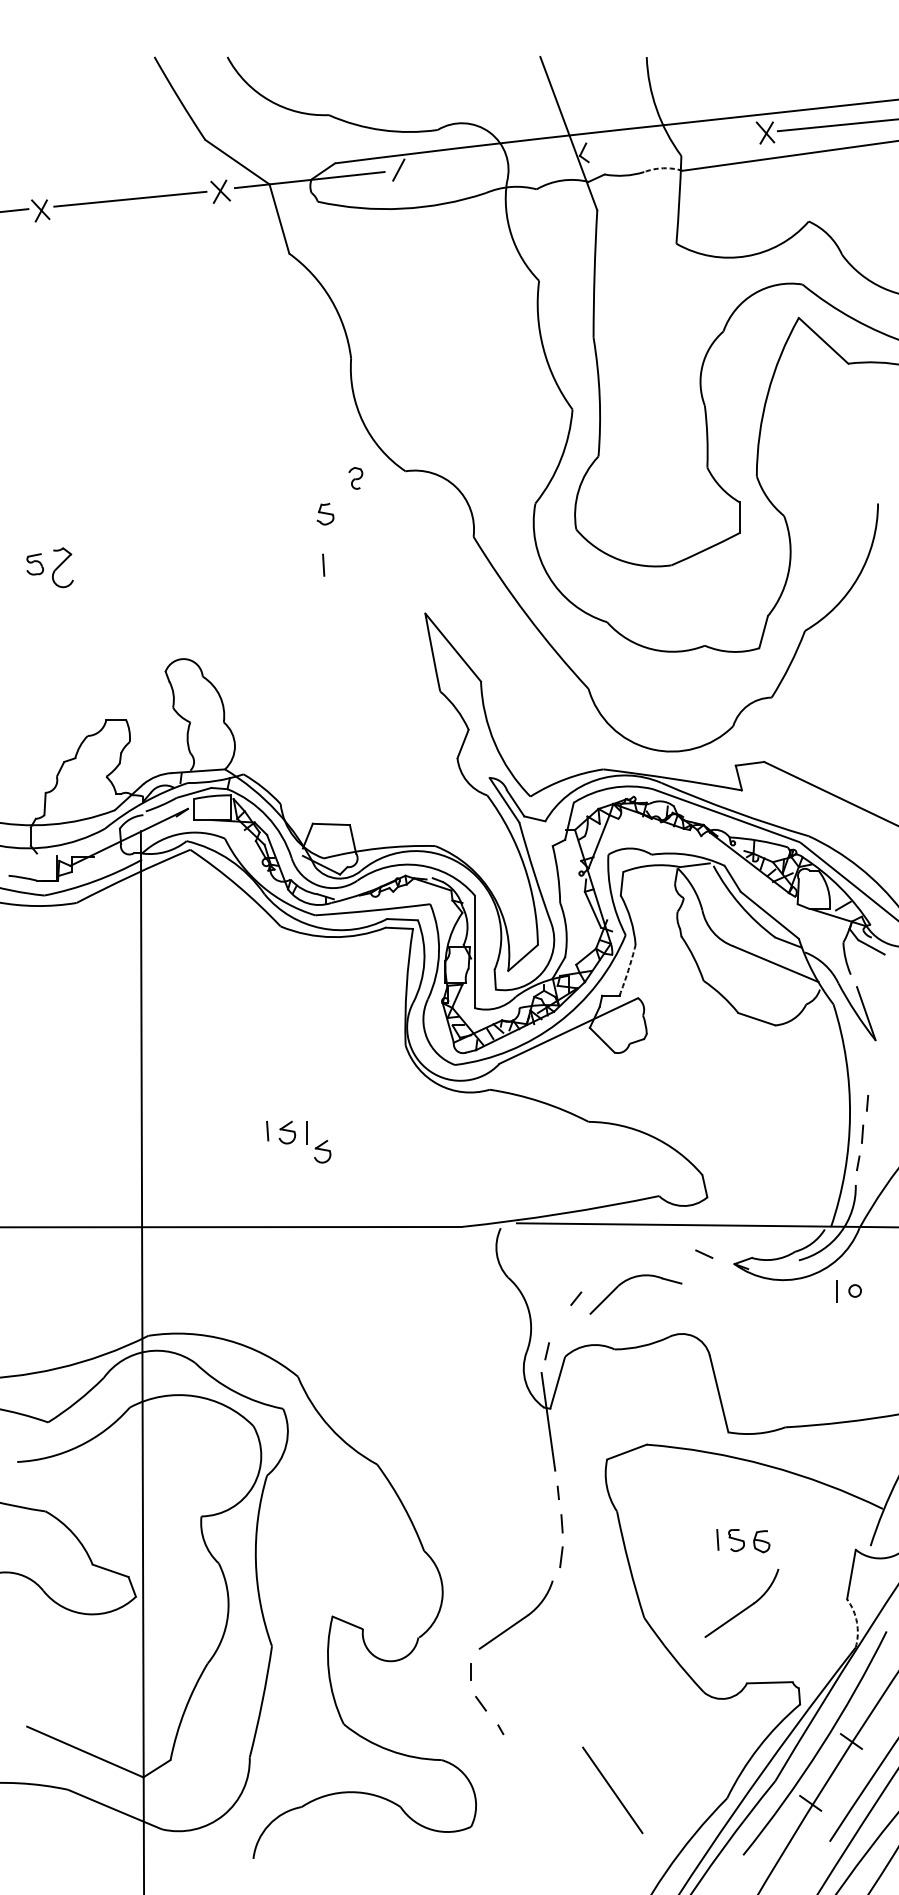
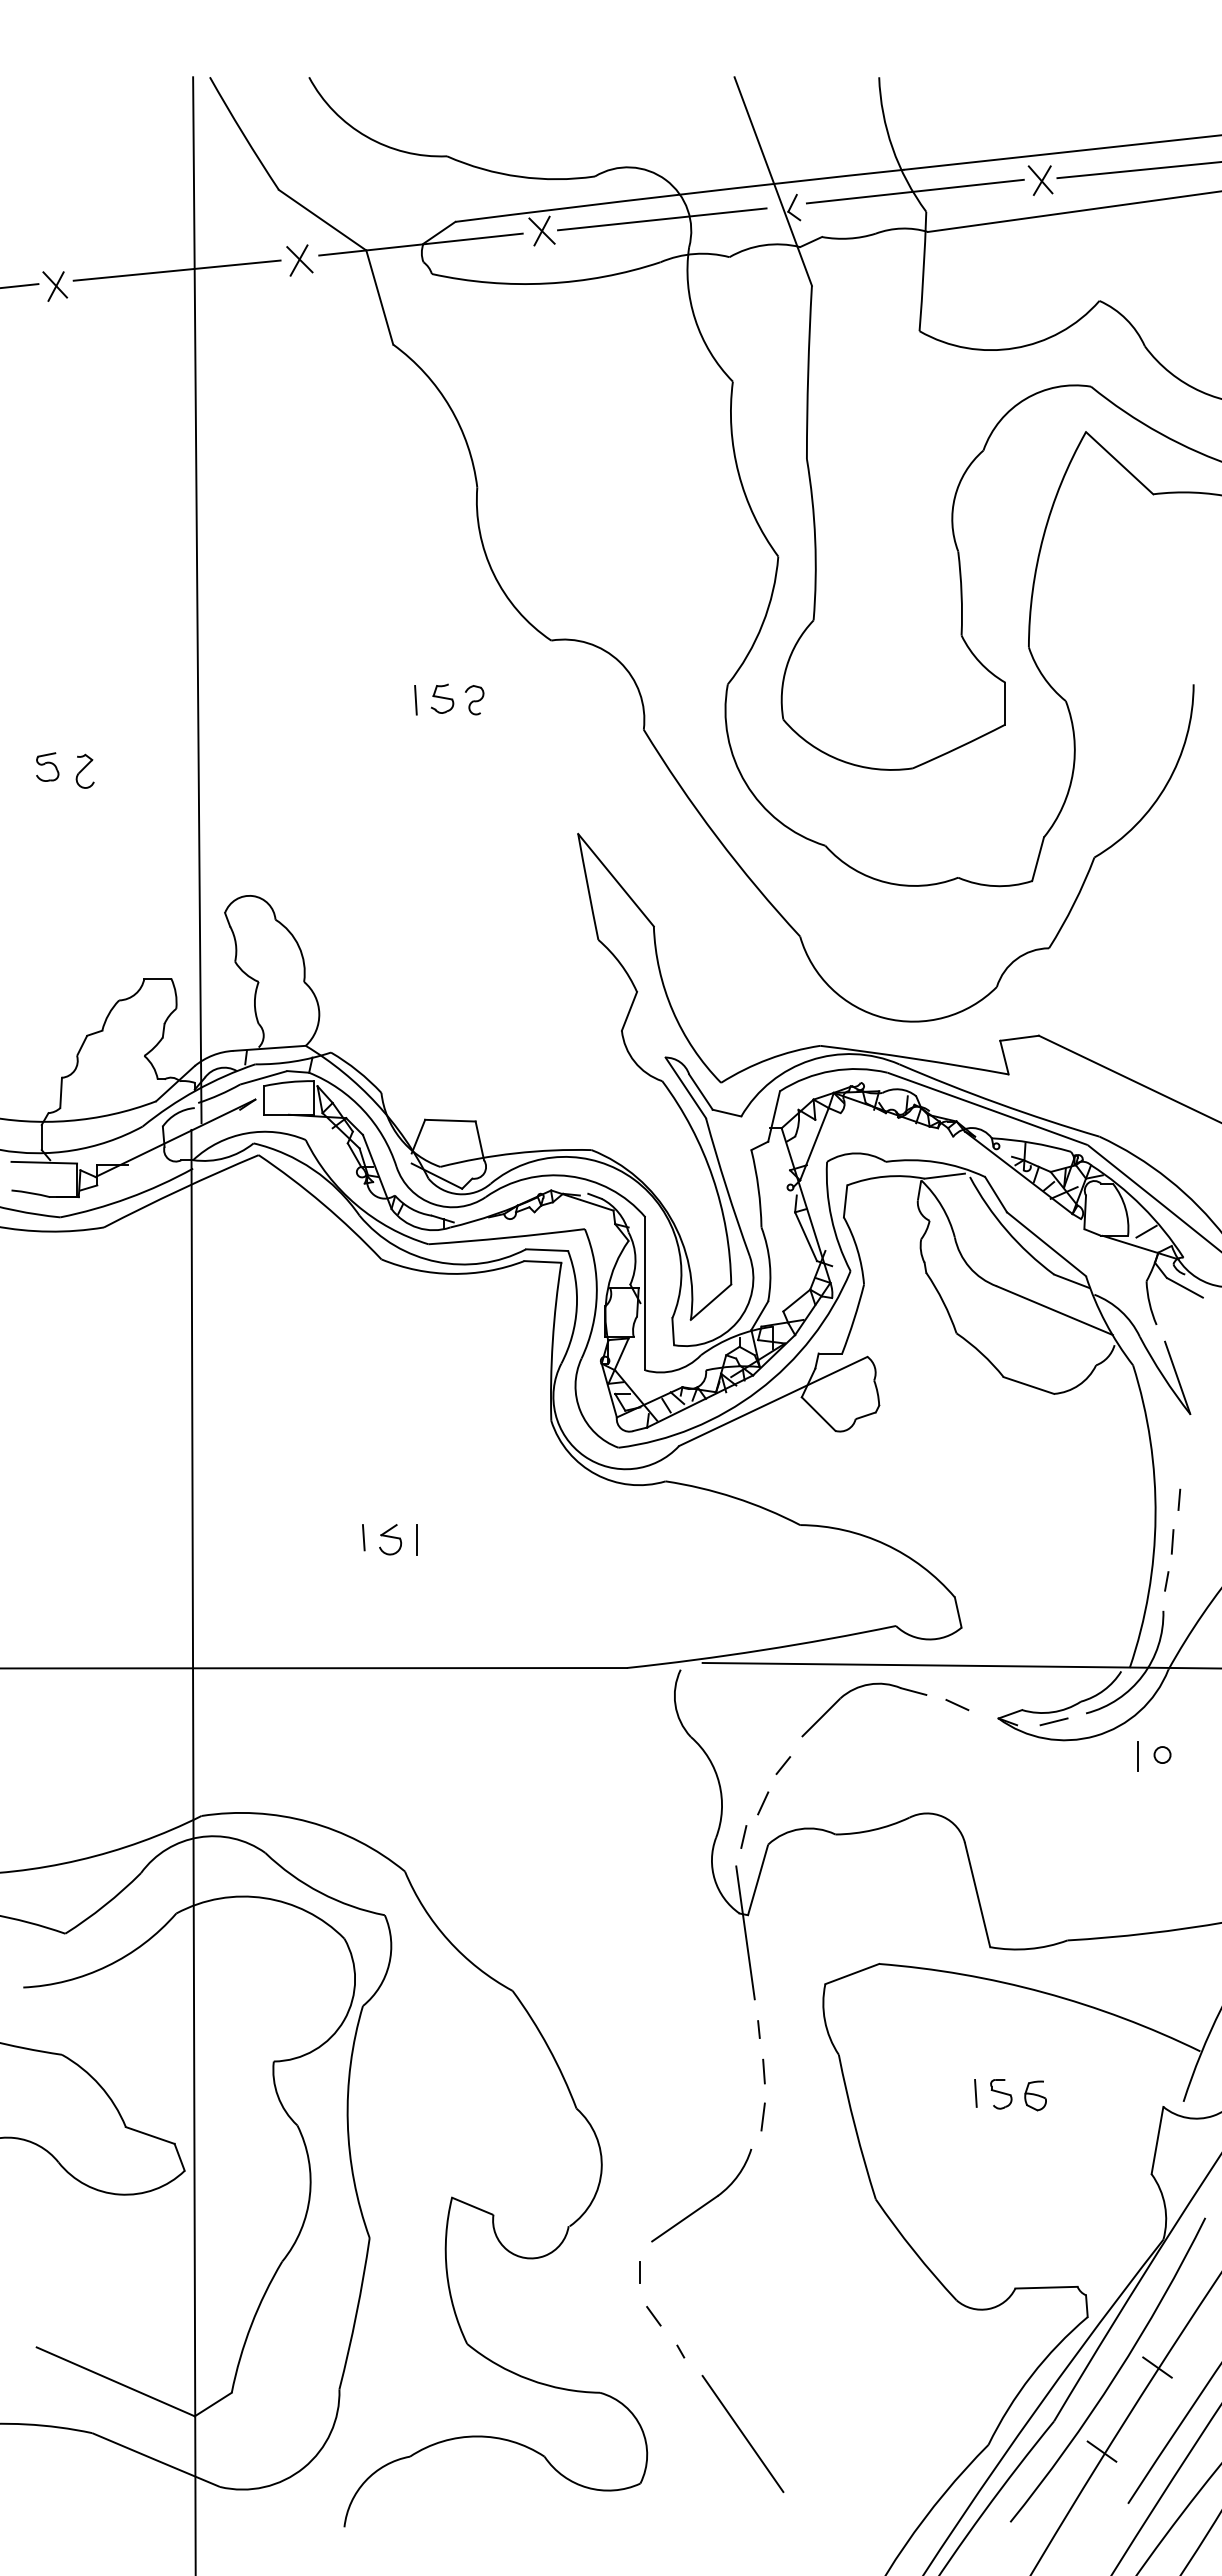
line: (672, 141) -> (914, 191), added
line: (487, 161) -> (662, 219), added
arc: (663, 168) -> (901, 228), dashed -> solid
line: (398, 169) -> (541, 230), added
line: (145, 441) -> (197, 600), added
part: (355, 478) -> (474, 700), moved
line: (323, 565) -> (415, 700), moved
part: (62, 566) -> (84, 770), size x0.62
line: (32, 855) -> (44, 1162), added
arc: (628, 970) -> (854, 1319), dashed -> solid
part: (322, 1151) -> (438, 1565), removed
line: (774, 1266) -> (1053, 1721), added
part: (628, 1280) -> (854, 1690), moved
line: (561, 1326) -> (763, 1803), added
part: (745, 1608) -> (1013, 2186), removed
arc: (856, 1622) -> (1164, 2205), dashed -> solid
line: (612, 1790) -> (742, 2433), moved

